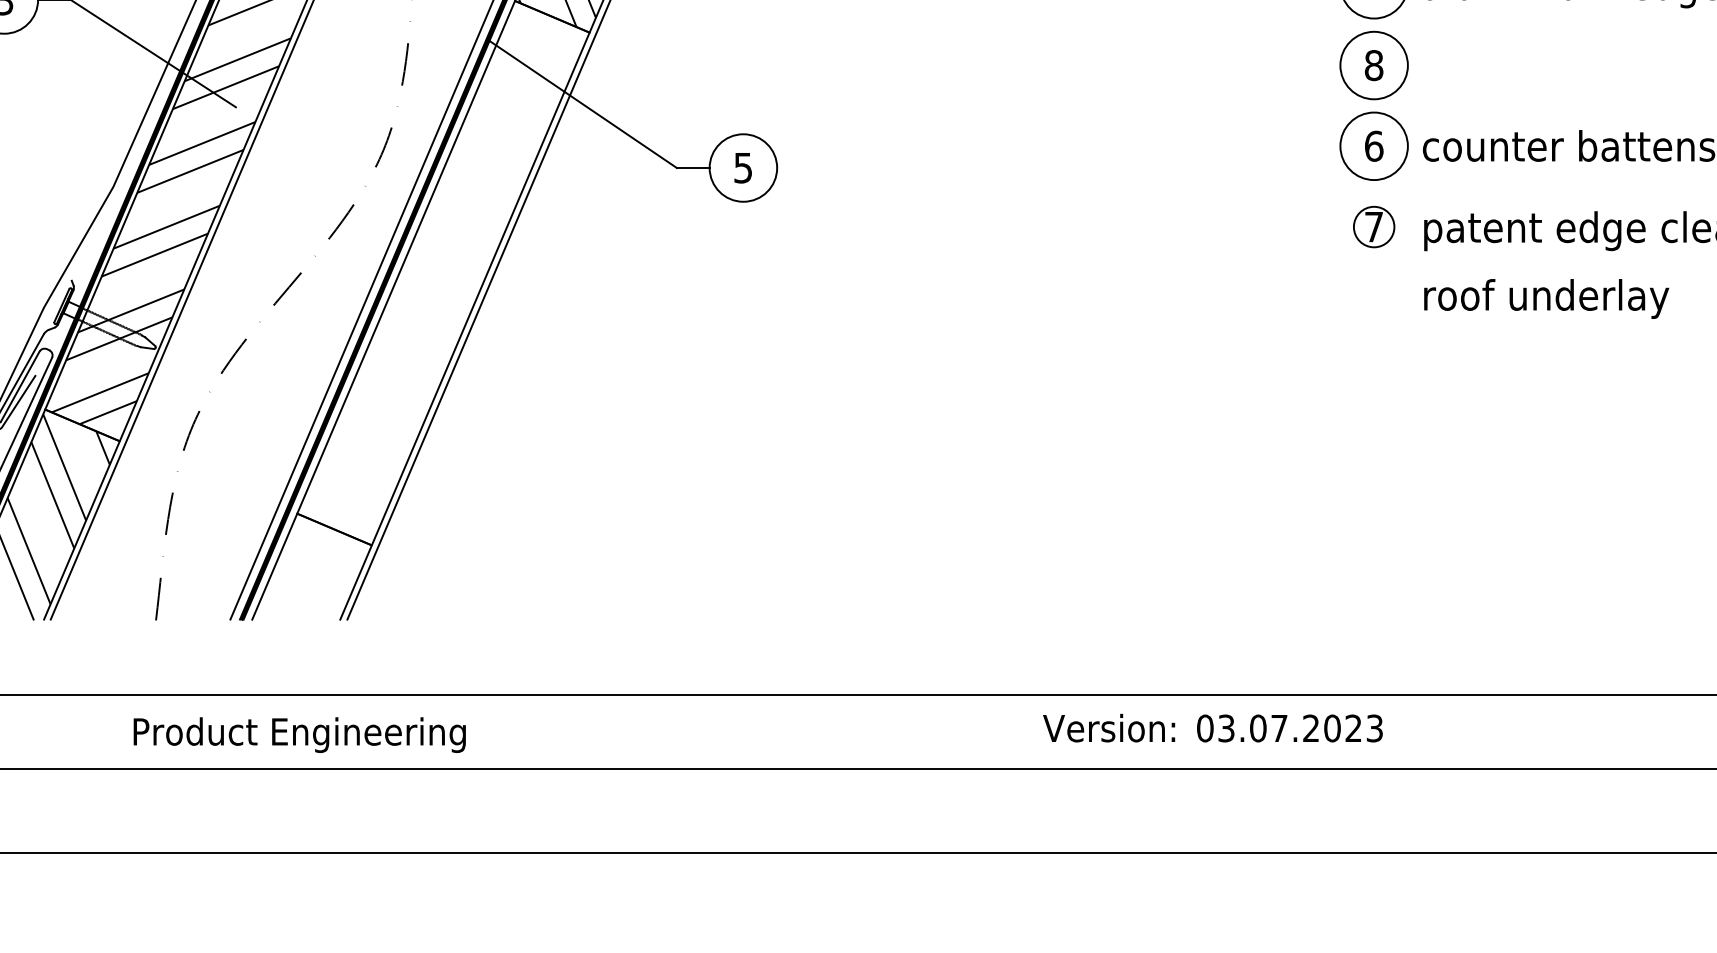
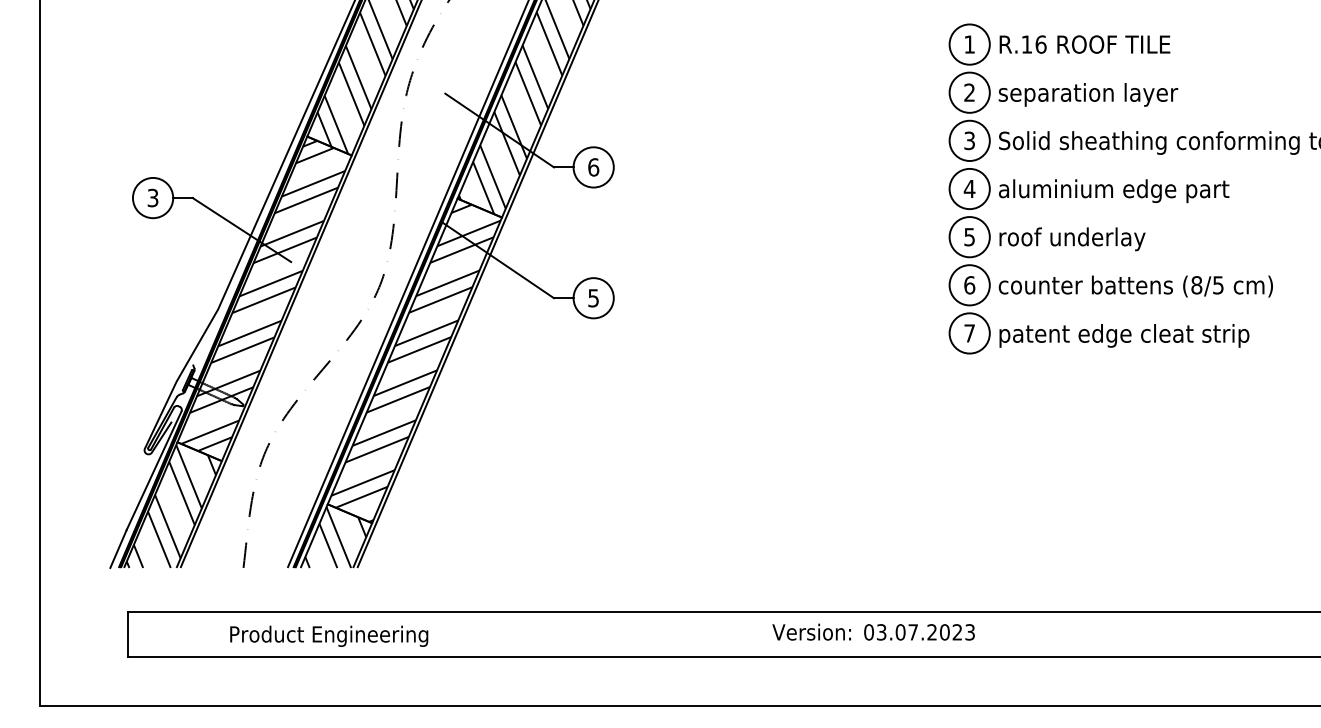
text: (1373, 64) -> (969, 236), 8 -> 5
circle: (1373, 227) -> (969, 333), size x1.67
hatch: (444, 275) -> (415, 362), added
text: (1546, 299) -> (1072, 239), moved
hatch: (310, 569) -> (335, 537), added

